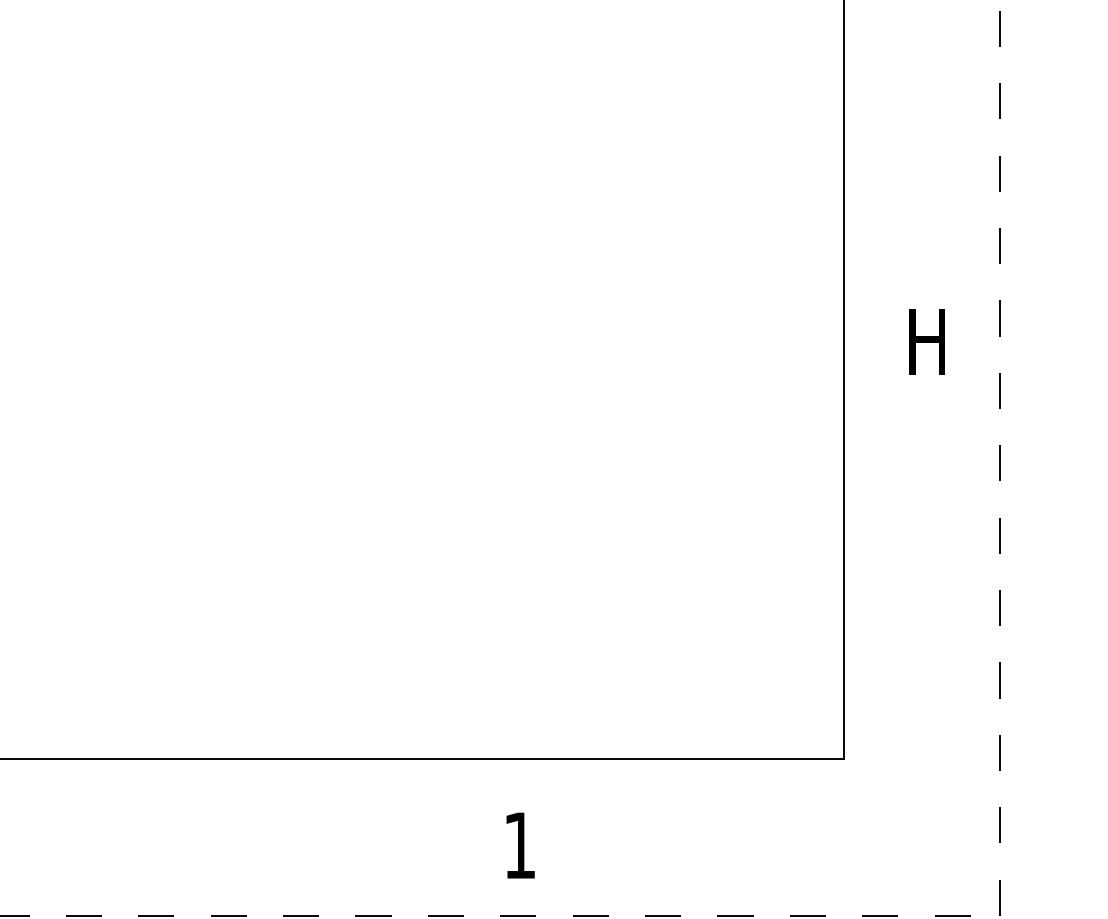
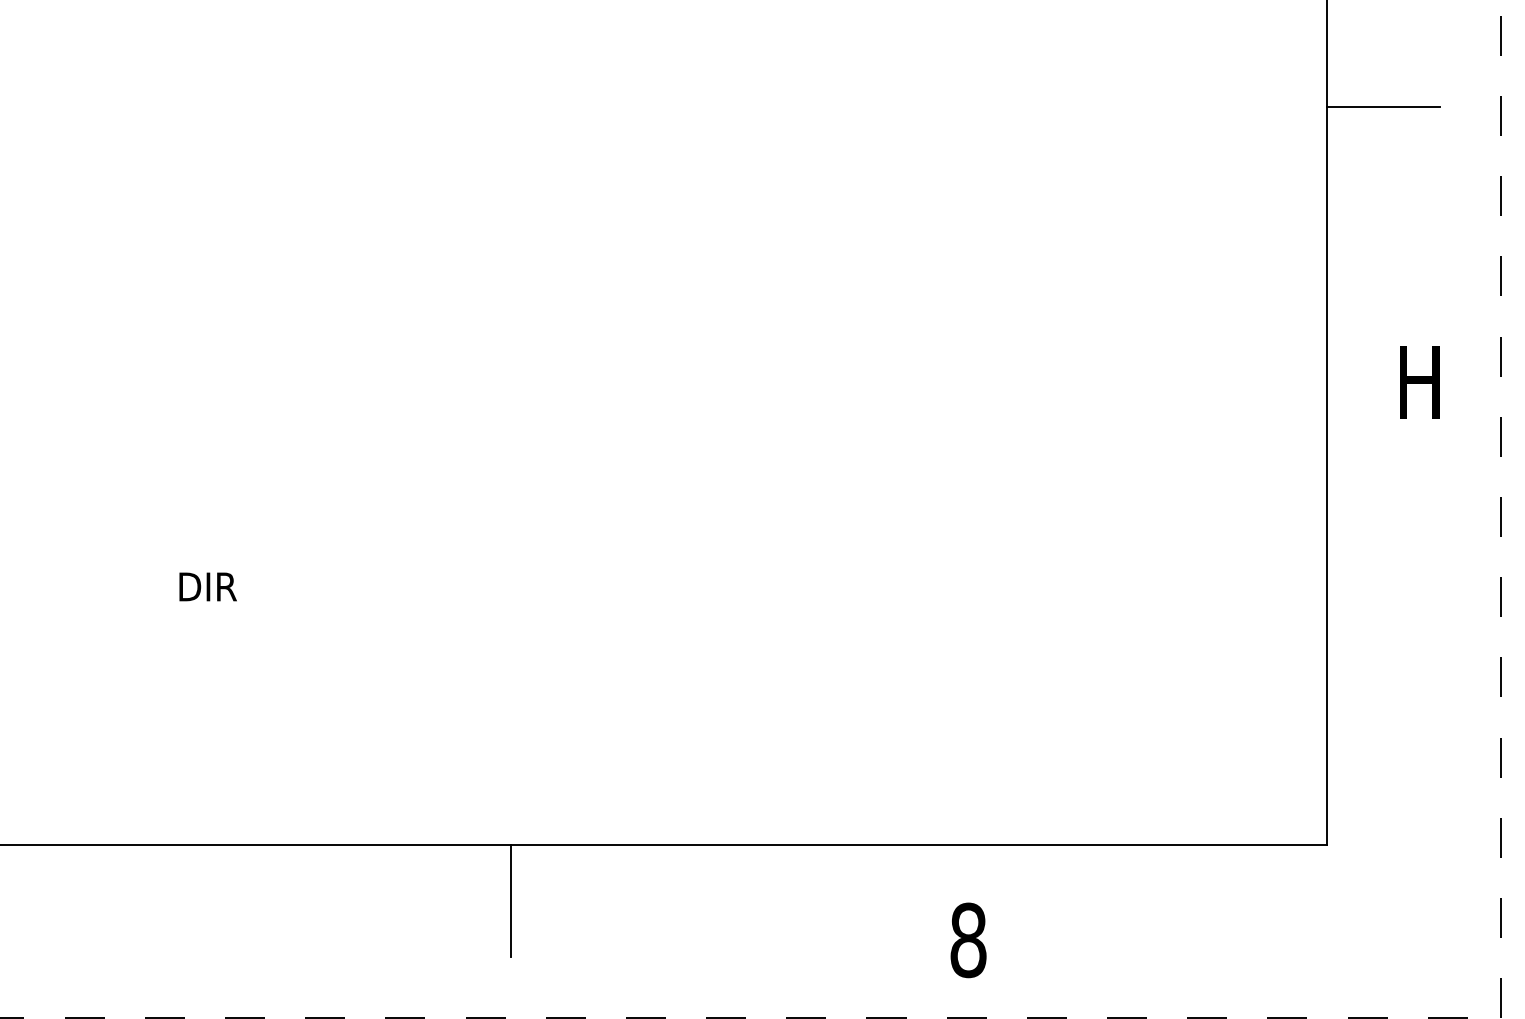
line: (894, 92) -> (1383, 106), added
line: (107, 809) -> (511, 900), added
text: (519, 845) -> (968, 940), 1 -> 8

